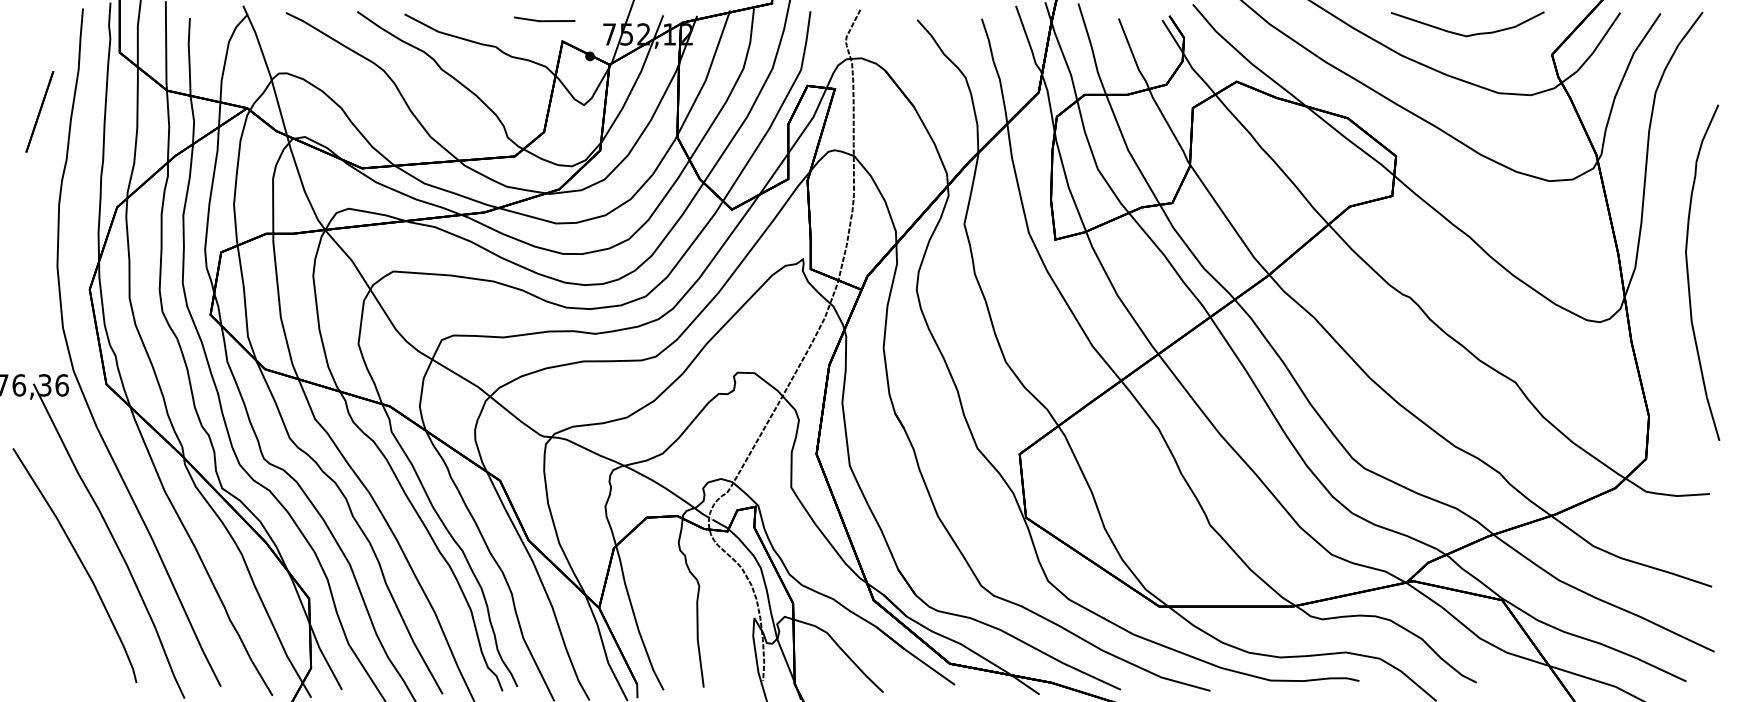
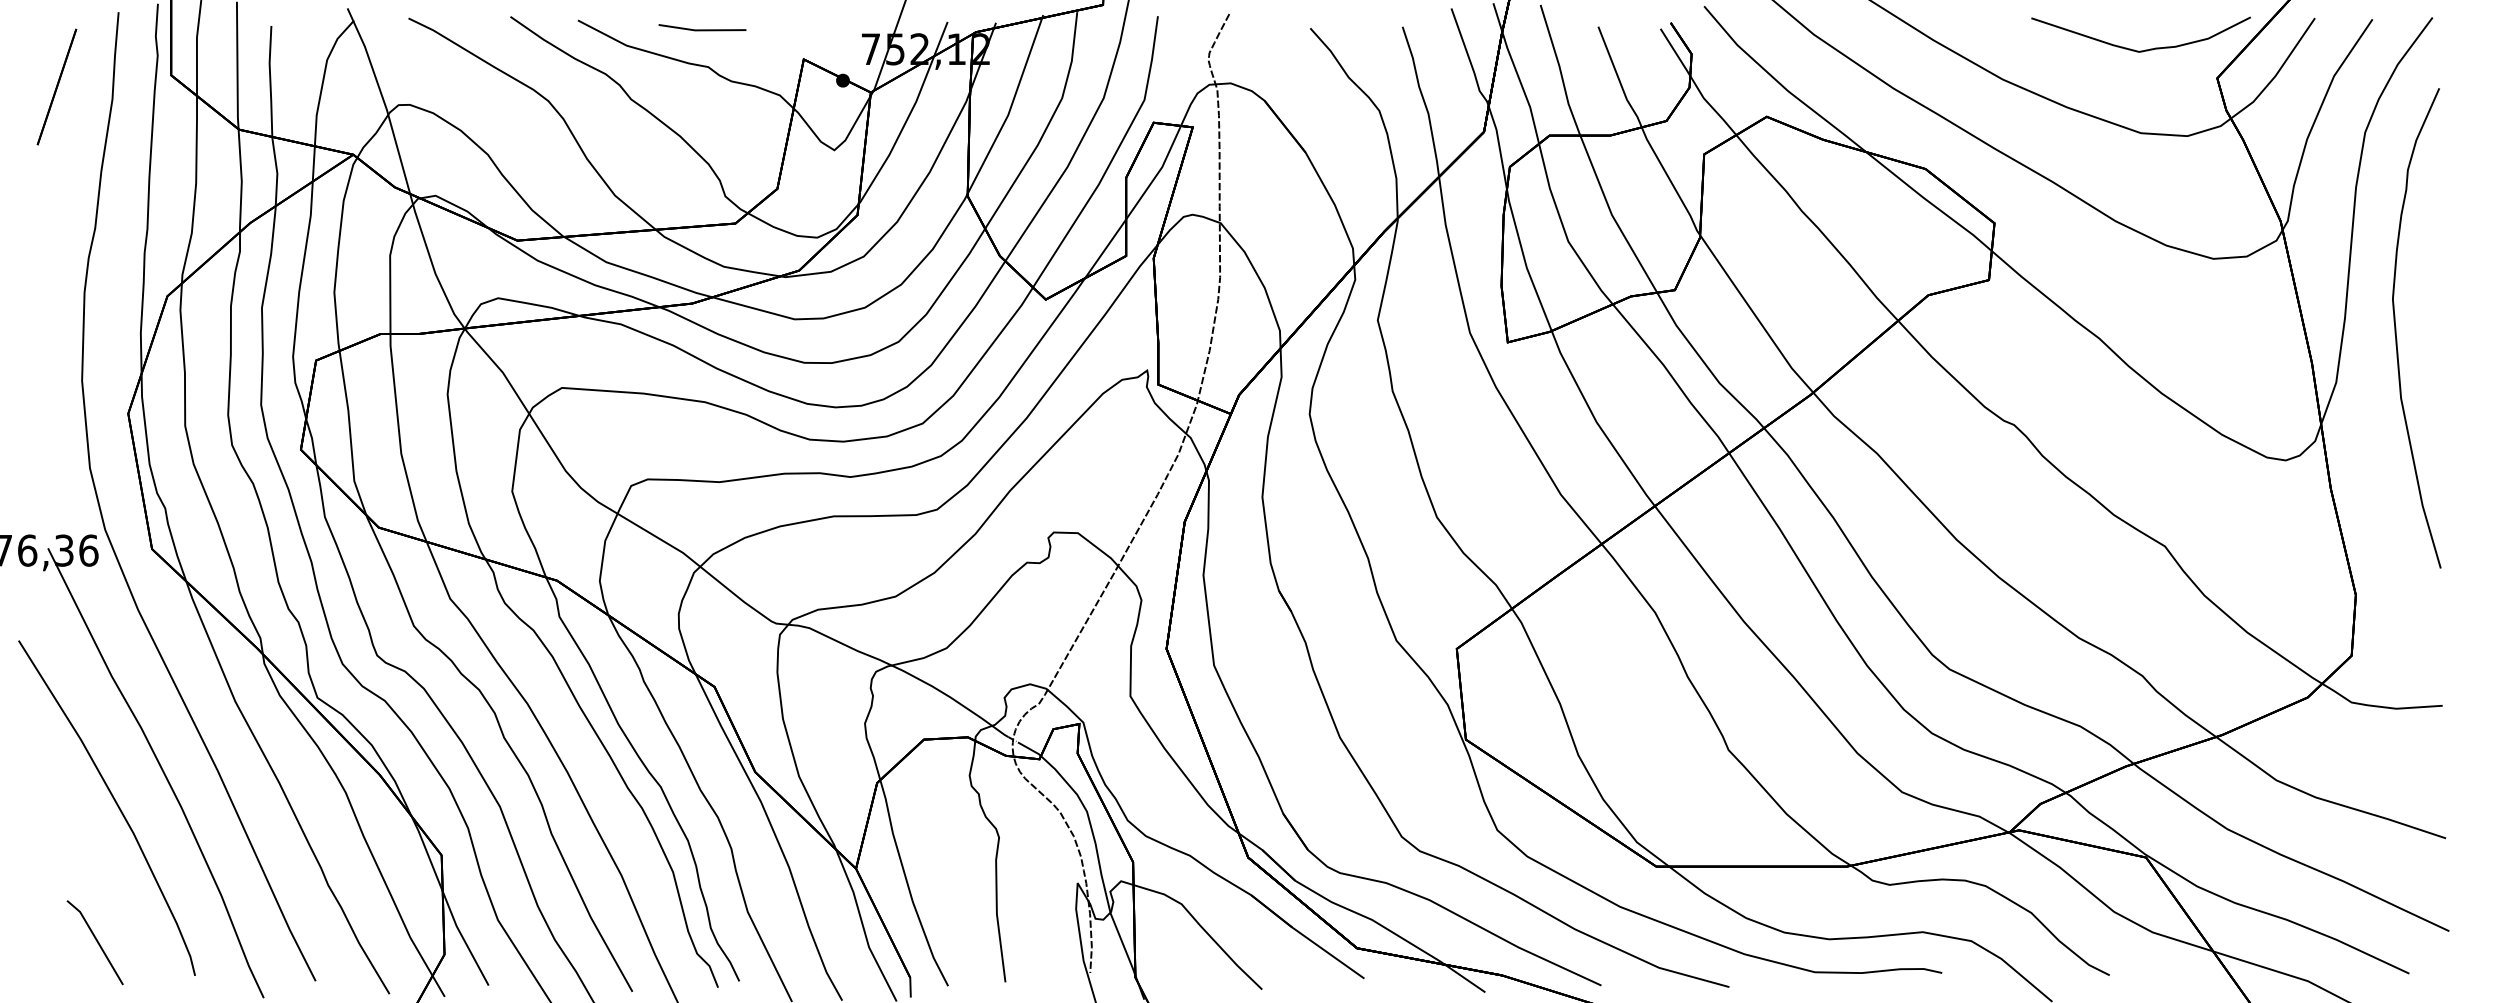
line: (544, 20) -> (702, 29), moved
curve: (1469, 34) -> (2143, 49), moved
line: (39, 111) -> (56, 86), moved
curve: (1688, 272) -> (2396, 327), moved
line: (66, 658) -> (95, 940), added

